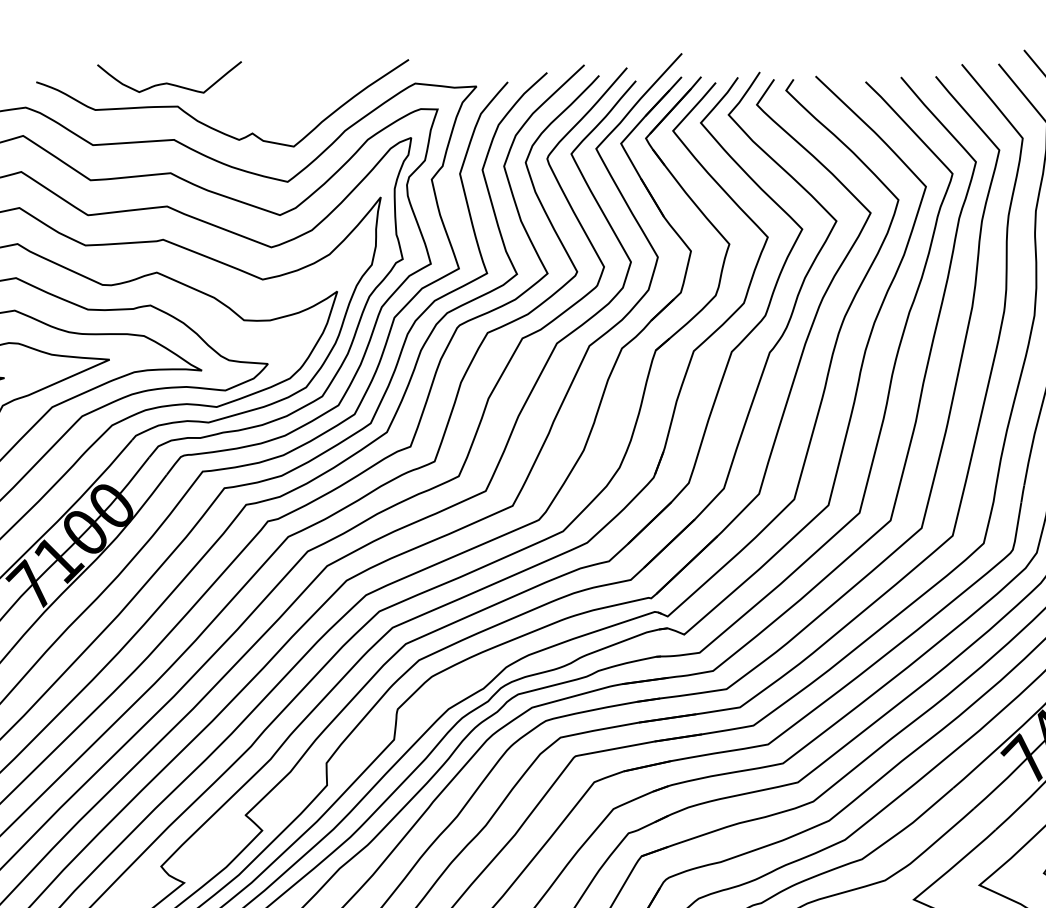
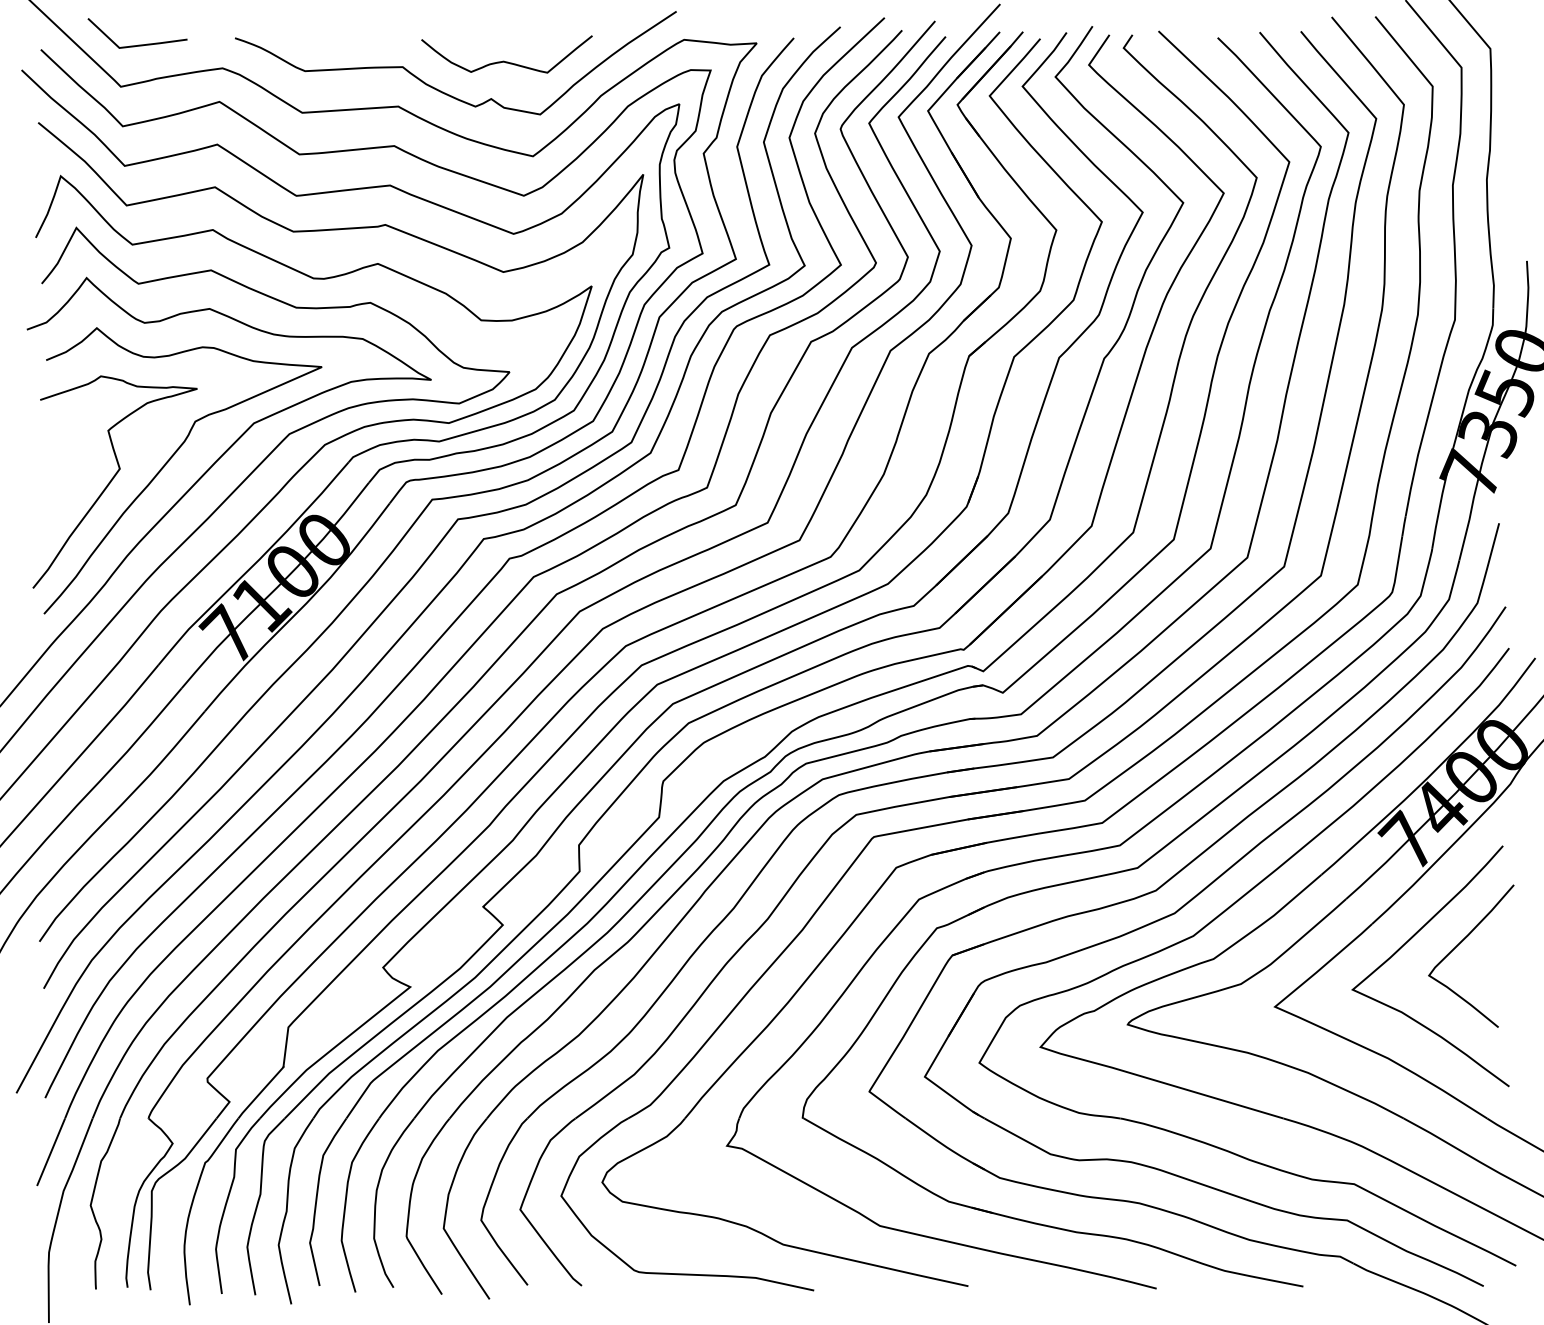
curve: (166, 82) -> (503, 60), moved

